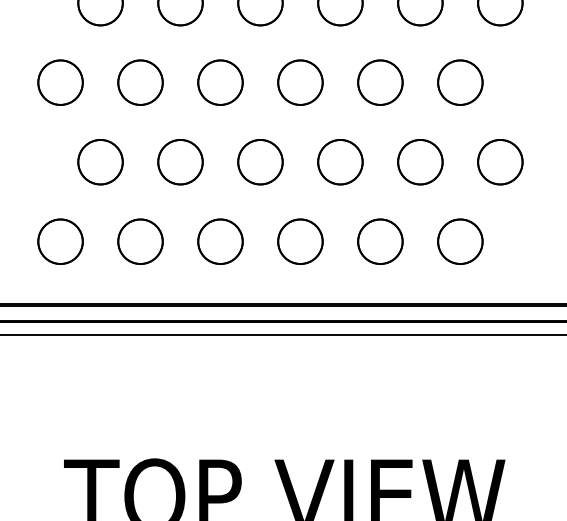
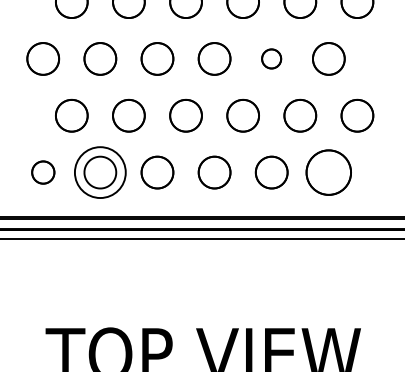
part: (380, 82) -> (271, 58), size x0.6
part: (60, 241) -> (43, 172), size x0.7
circle: (140, 241) -> (100, 172), size x1.6
part: (459, 241) -> (328, 172), size x1.4

